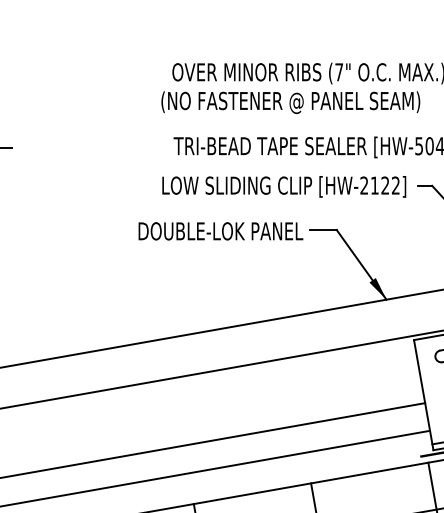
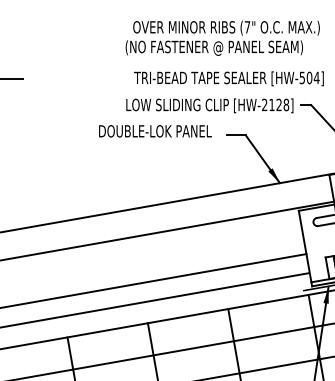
text: (396, 184) -> (286, 104), [HW-2122] -> [HW-2128]
text: (220, 231) -> (155, 131), moved

